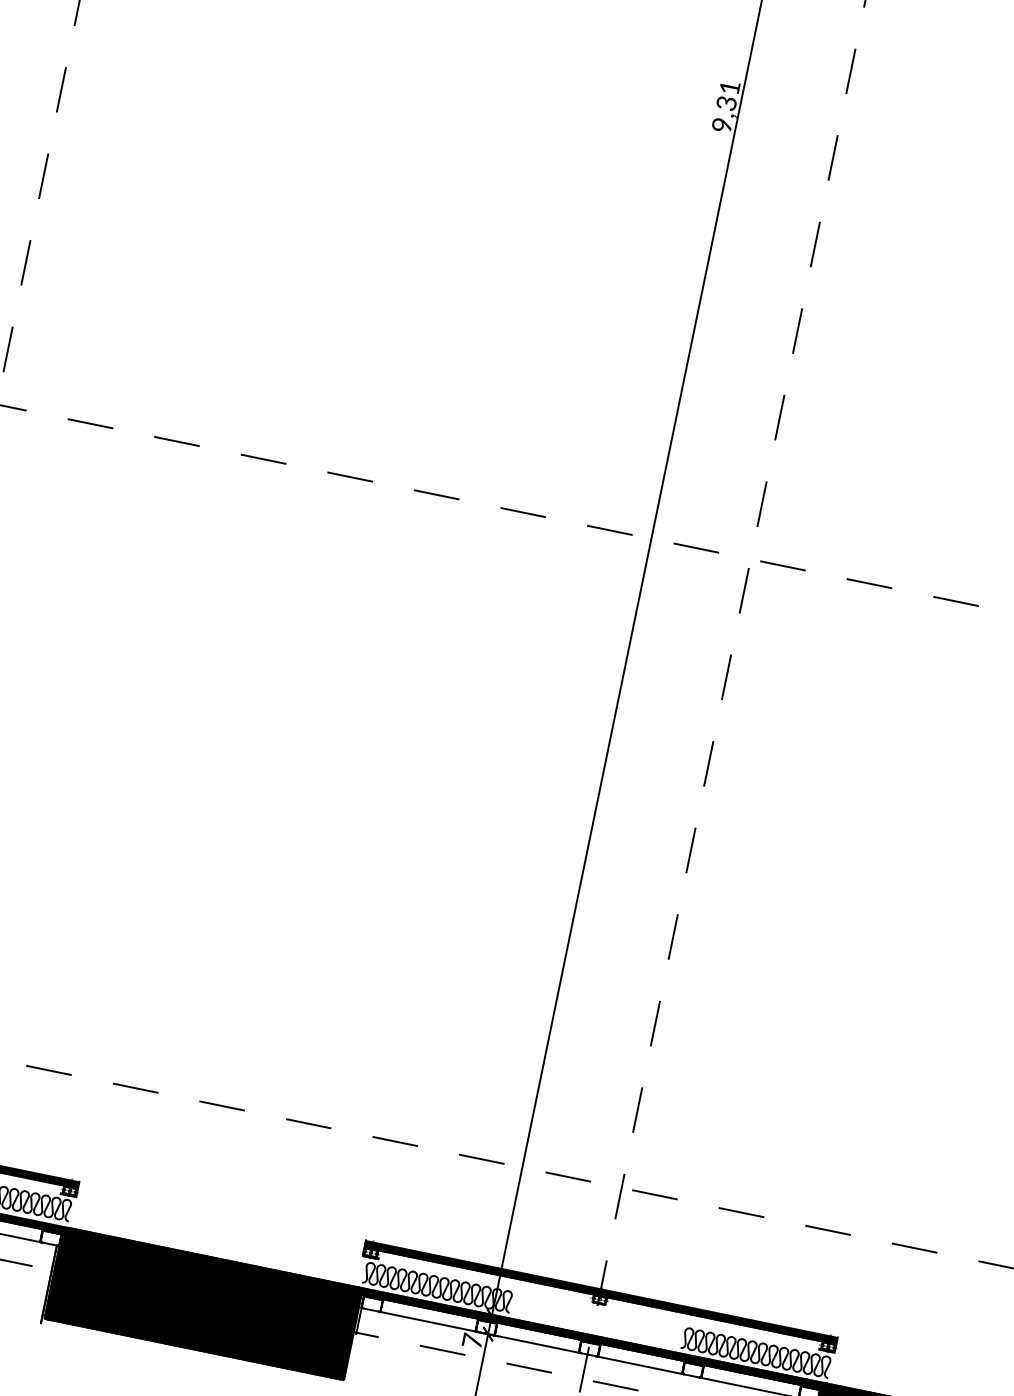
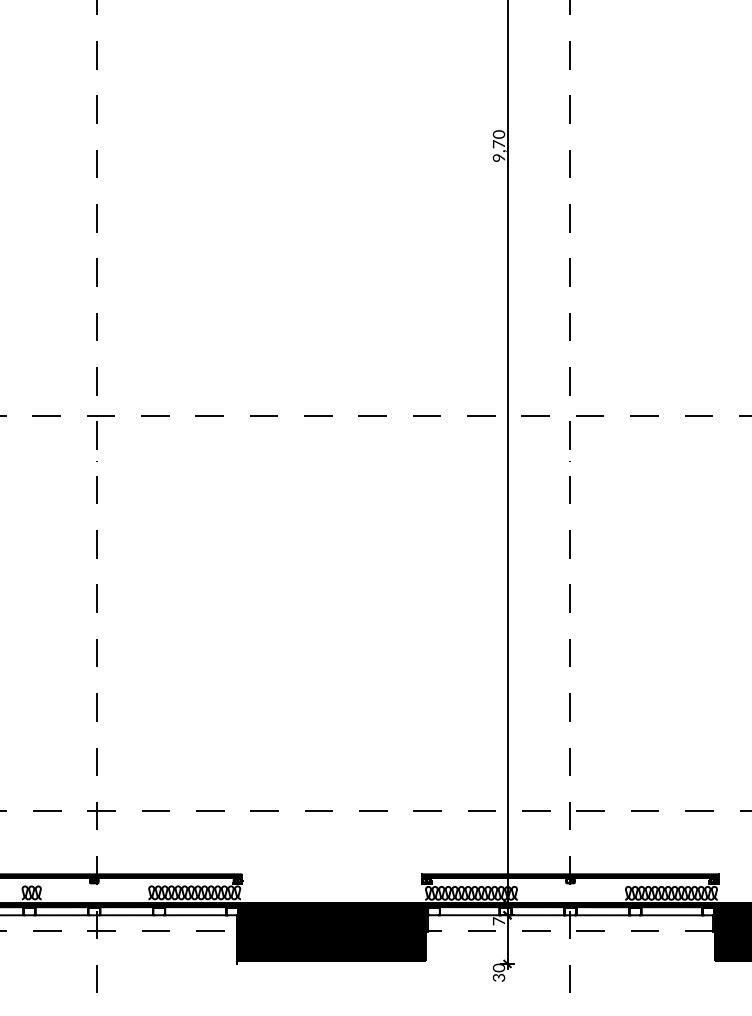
text: (727, 95) -> (498, 139), 9,31 -> 9,70

